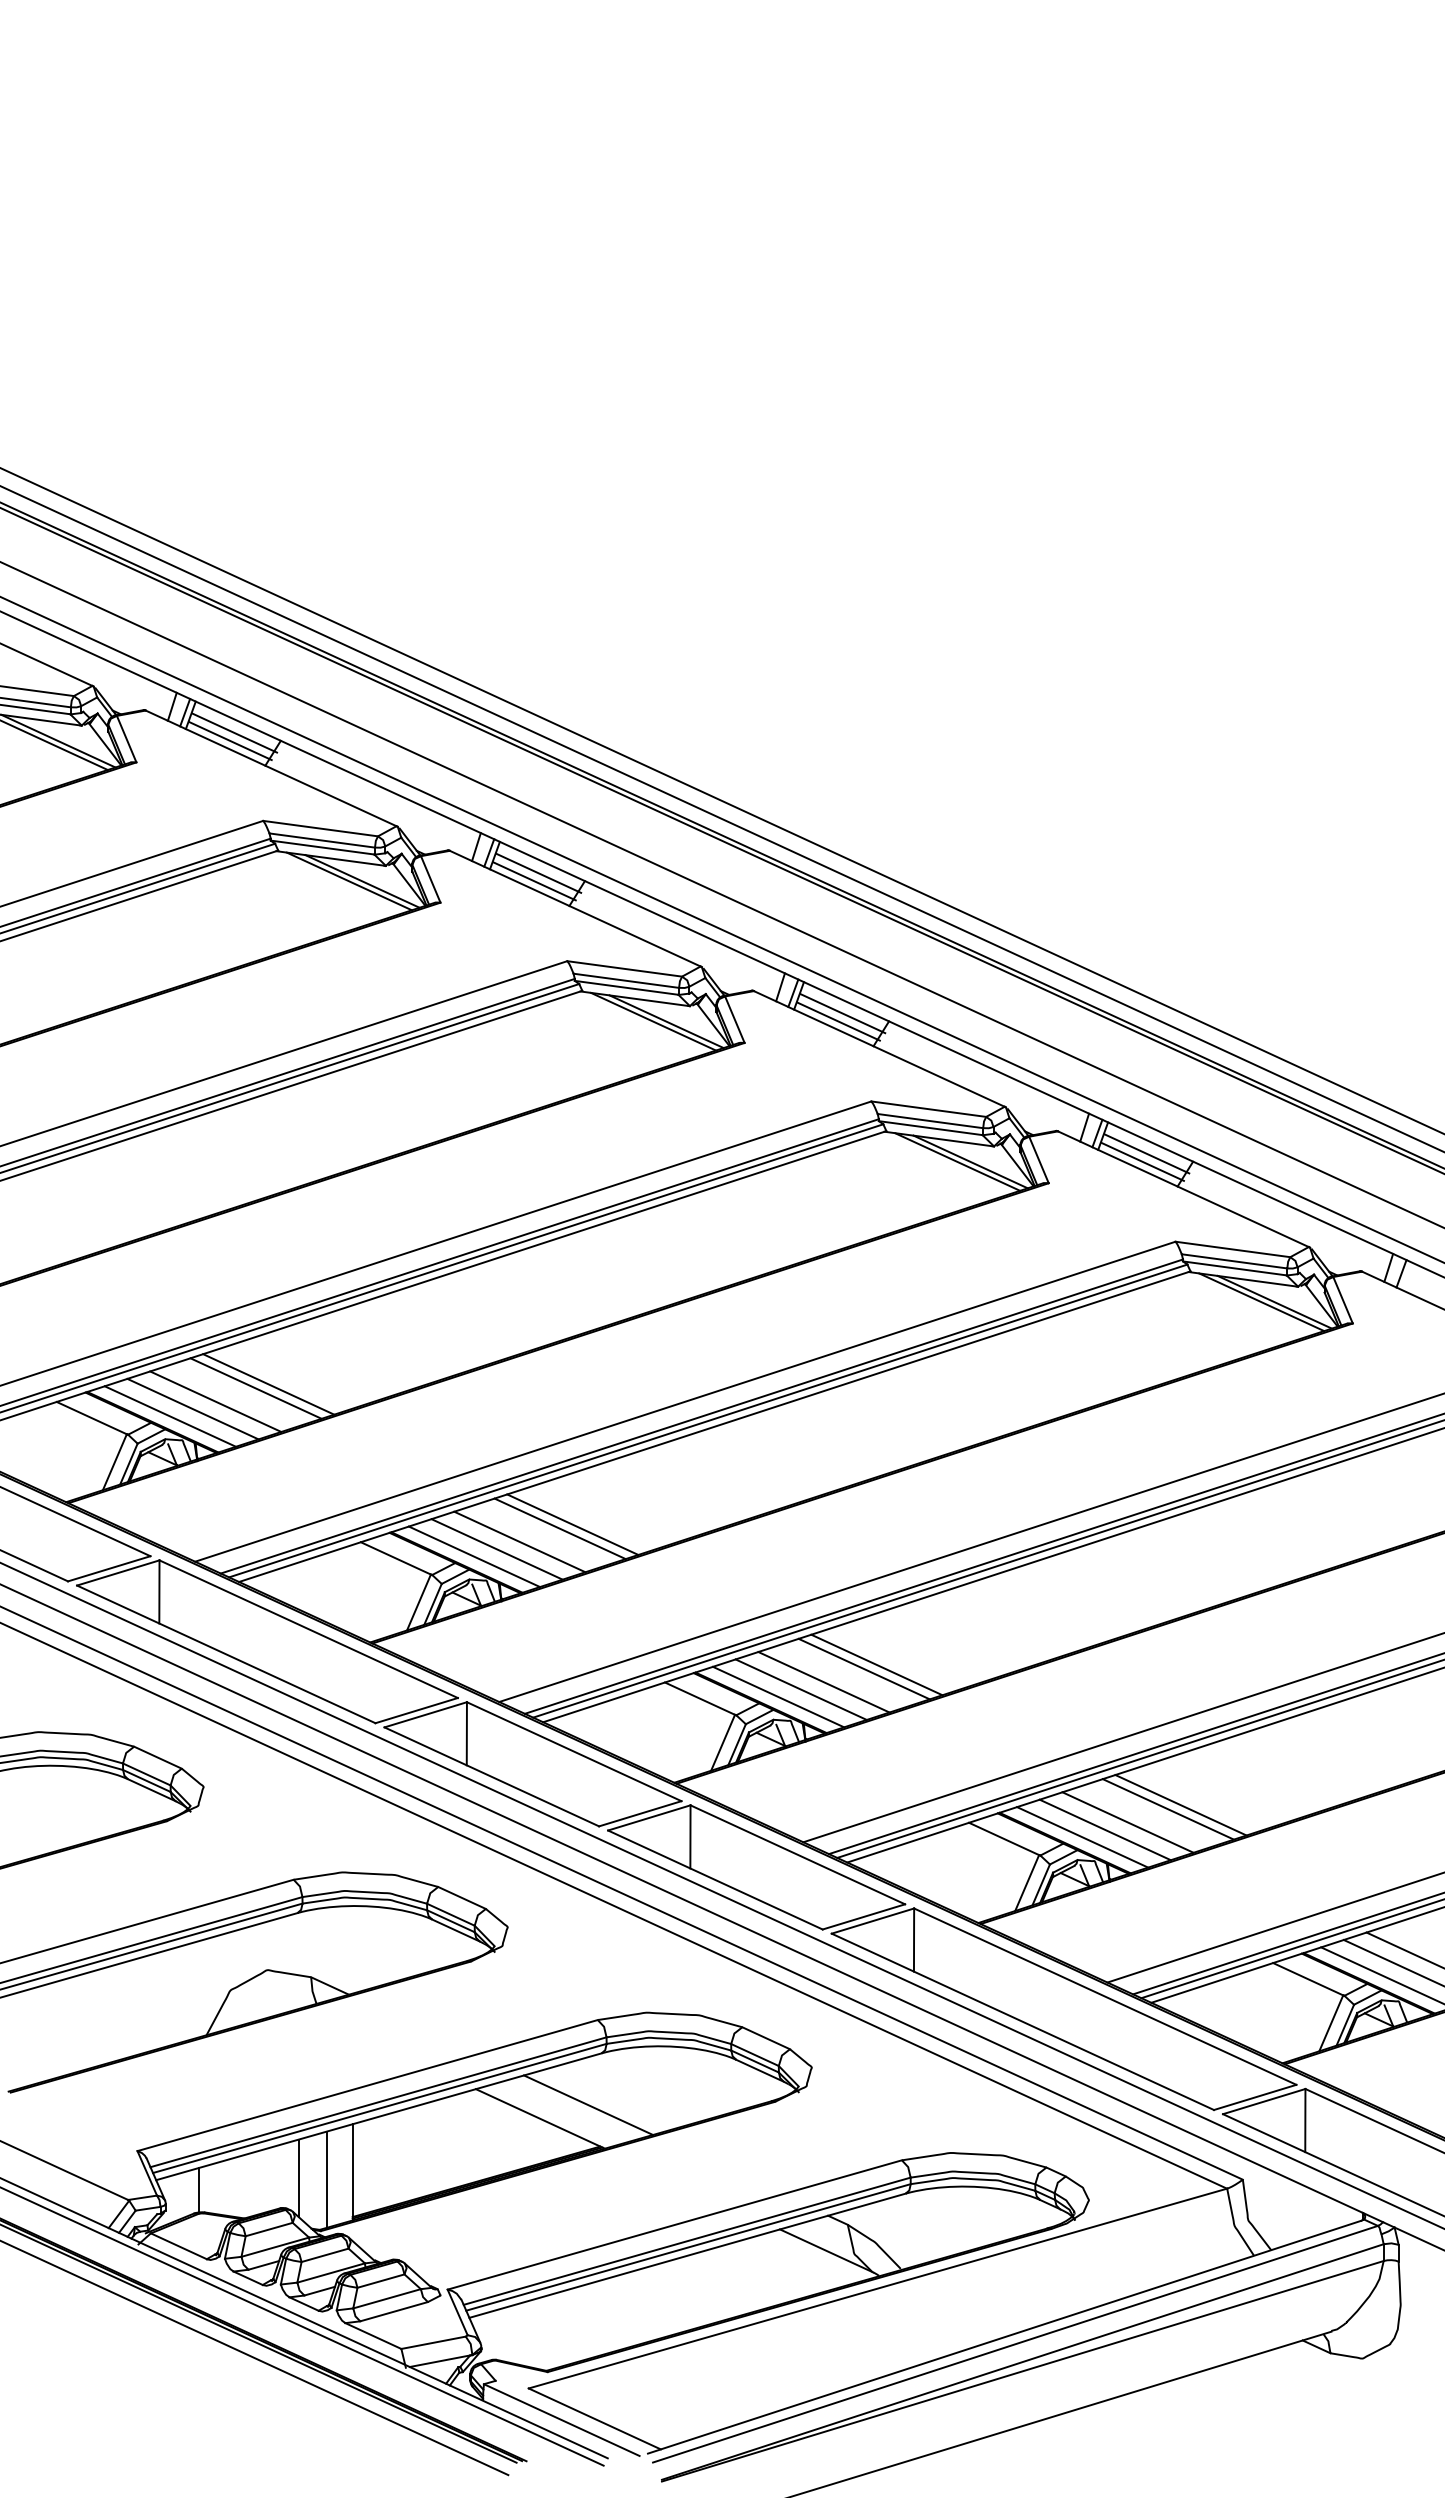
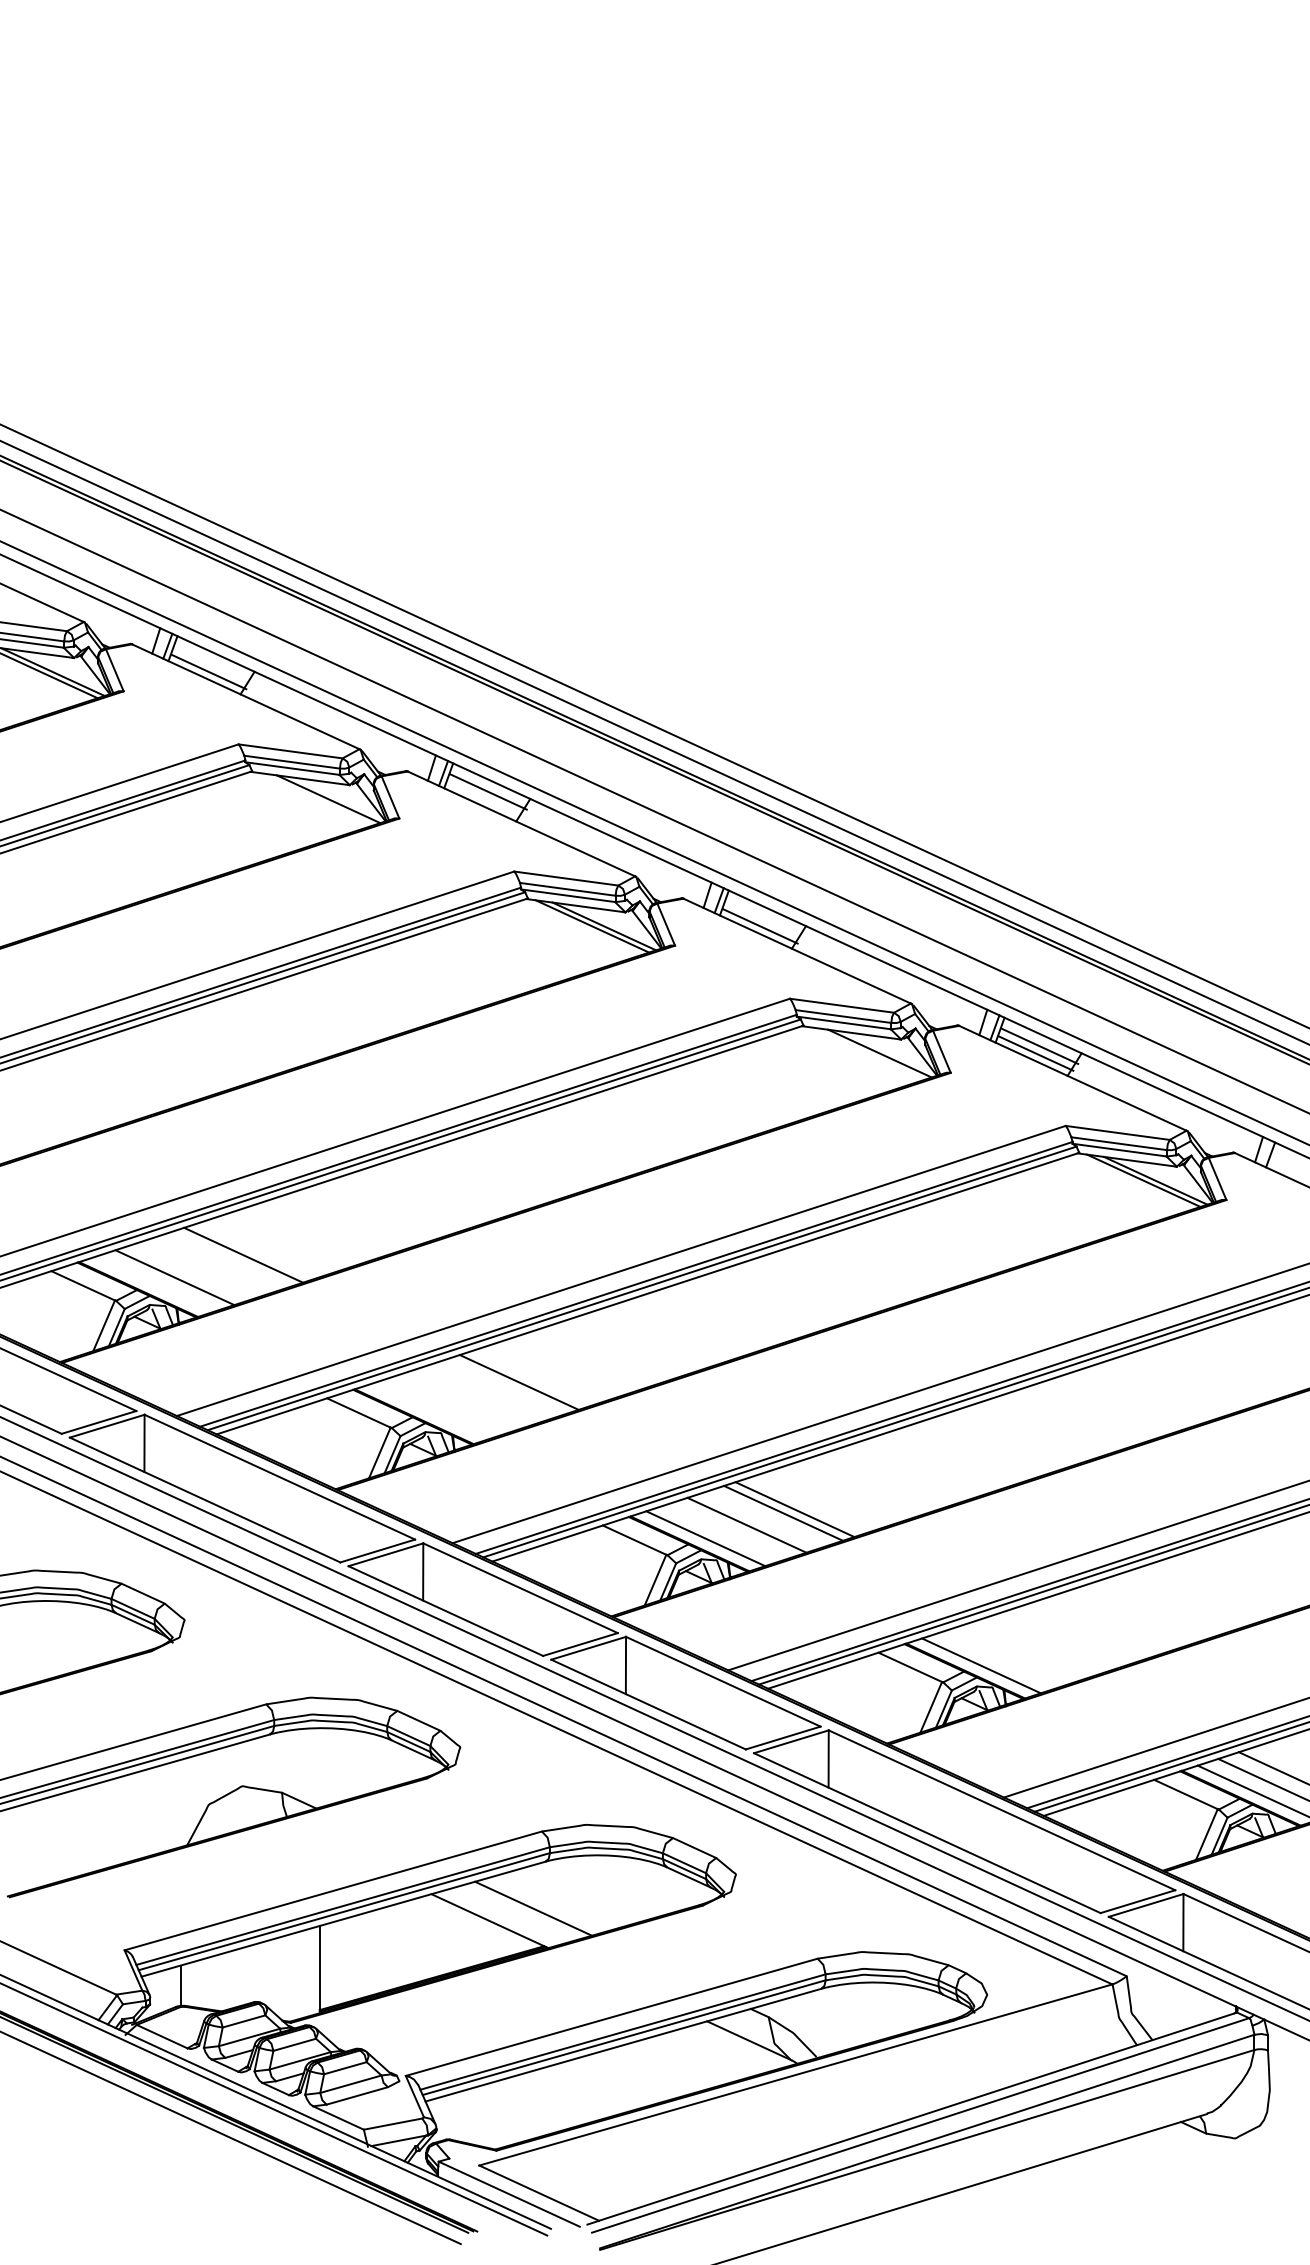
line: (234, 732) -> (212, 664), removed
line: (348, 881) -> (315, 799), removed
line: (534, 881) -> (484, 799), removed
line: (842, 1013) -> (763, 918), removed
line: (957, 1161) -> (868, 1053), removed
line: (255, 1388) -> (231, 1258), removed
line: (215, 1401) -> (195, 1270), removed
line: (169, 1416) -> (153, 1284), removed
line: (559, 1528) -> (507, 1385), removed
line: (519, 1541) -> (470, 1397), removed
line: (496, 1549) -> (450, 1404), removed
line: (474, 1556) -> (430, 1411), removed
line: (800, 1689) -> (725, 1531), removed
line: (1180, 1805) -> (1070, 1637), removed
line: (1167, 1809) -> (1058, 1640), removed
line: (1127, 1822) -> (1022, 1652), removed
line: (1104, 1829) -> (1001, 1658), removed
line: (299, 2178) -> (271, 1975), removed
line: (326, 2179) -> (295, 1976), removed

